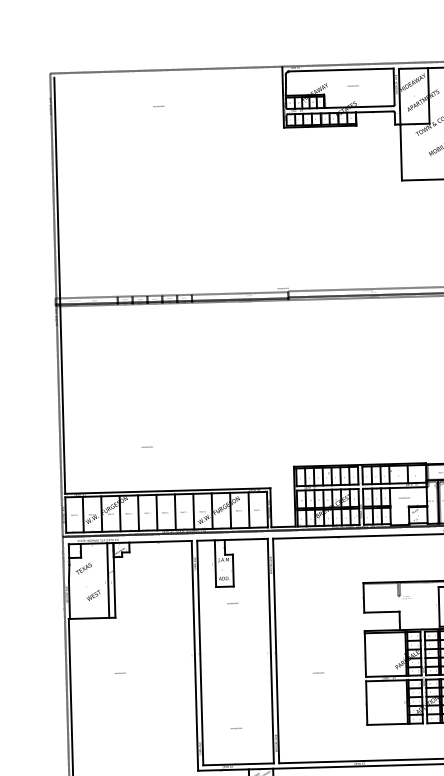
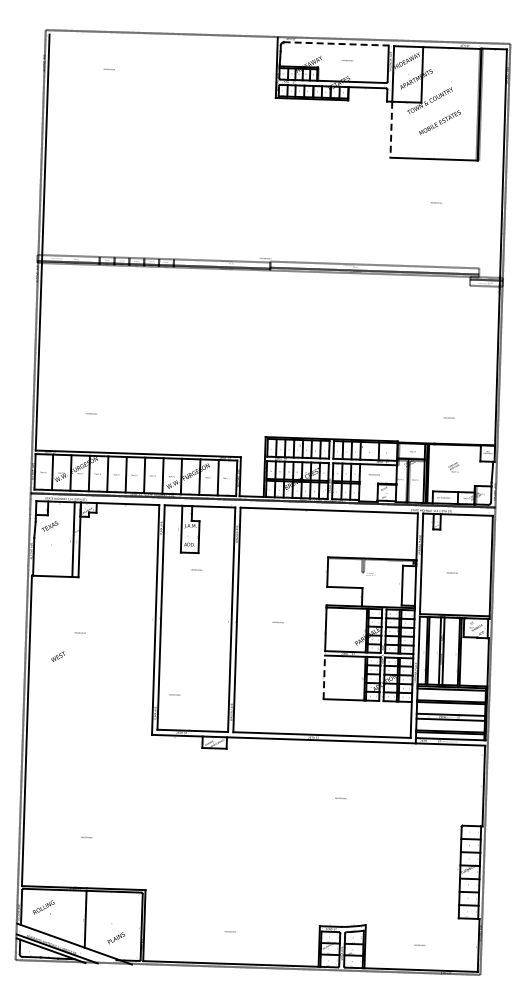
line: (341, 69) -> (336, 43), solid -> dashed
text: (158, 106) -> (108, 69), moved
line: (401, 153) -> (391, 130), solid -> dashed
text: (146, 446) -> (90, 413), moved
text: (93, 595) -> (57, 656), moved
text: (318, 673) -> (277, 622), moved
line: (366, 703) -> (324, 677), solid -> dashed
text: (236, 728) -> (174, 694), moved

